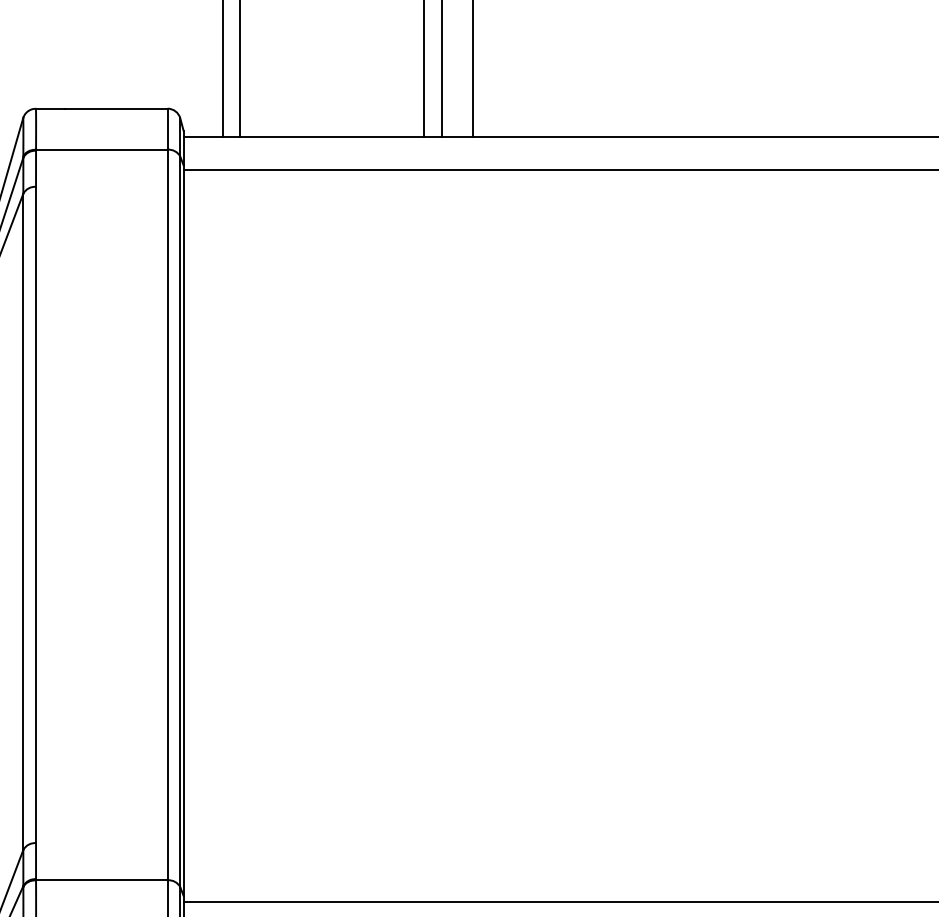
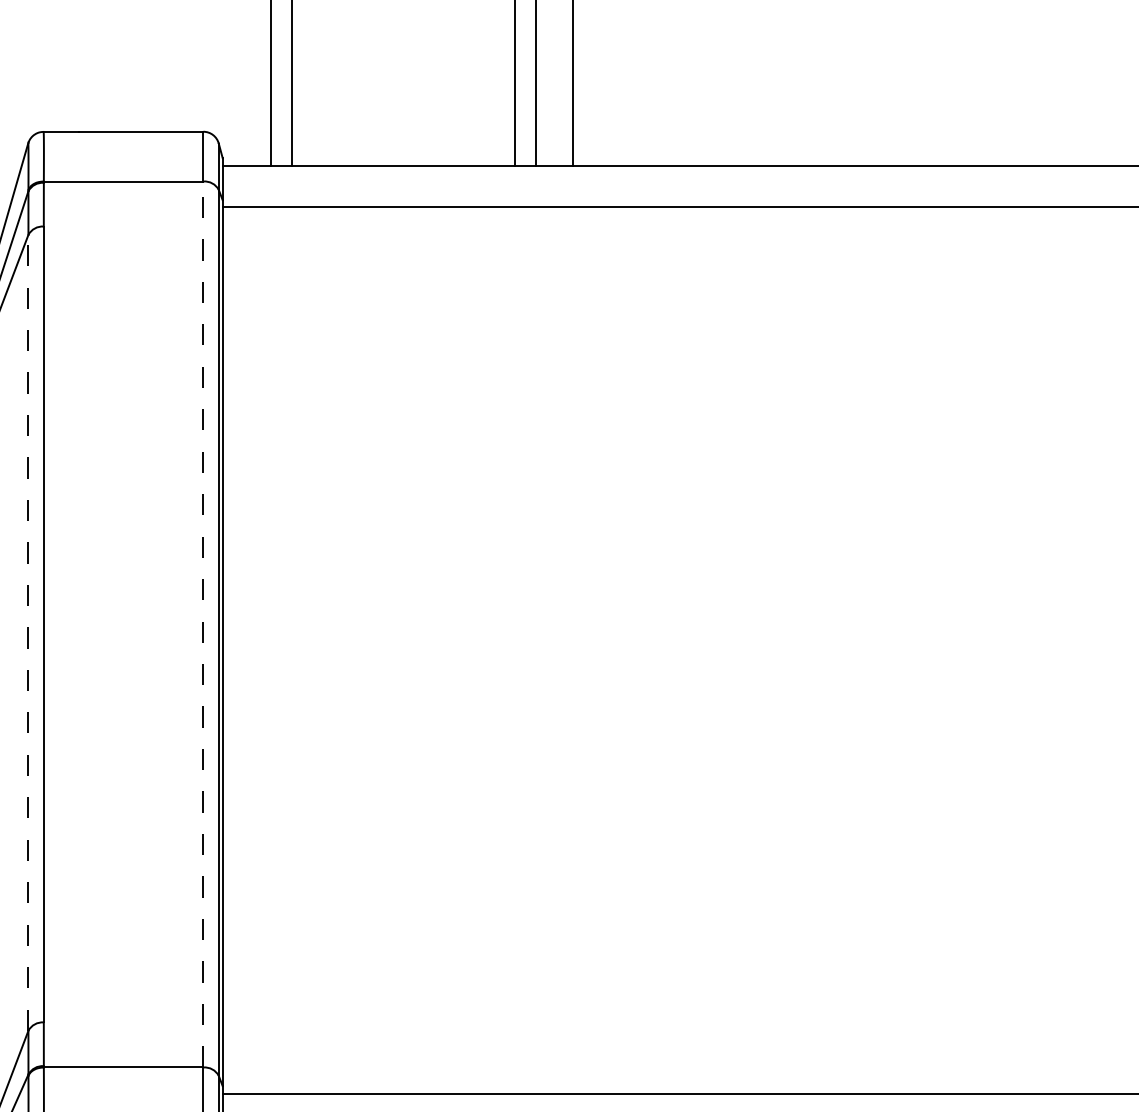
line: (167, 514) -> (203, 624), solid -> dashed
line: (23, 521) -> (28, 632), solid -> dashed

